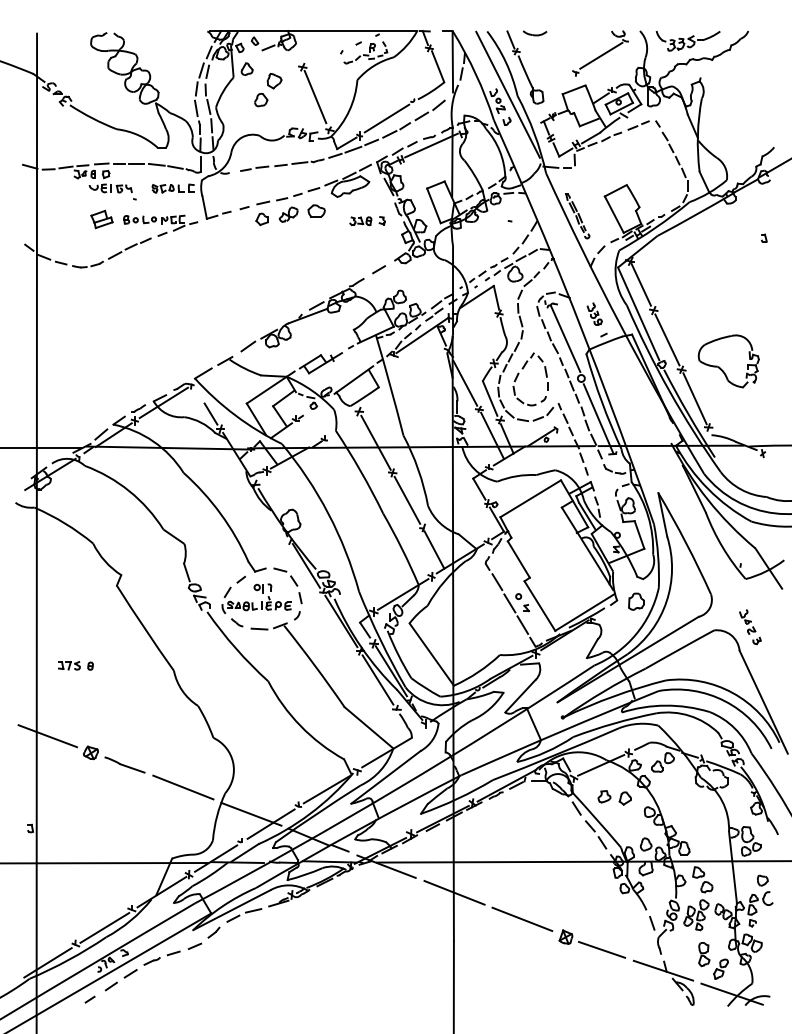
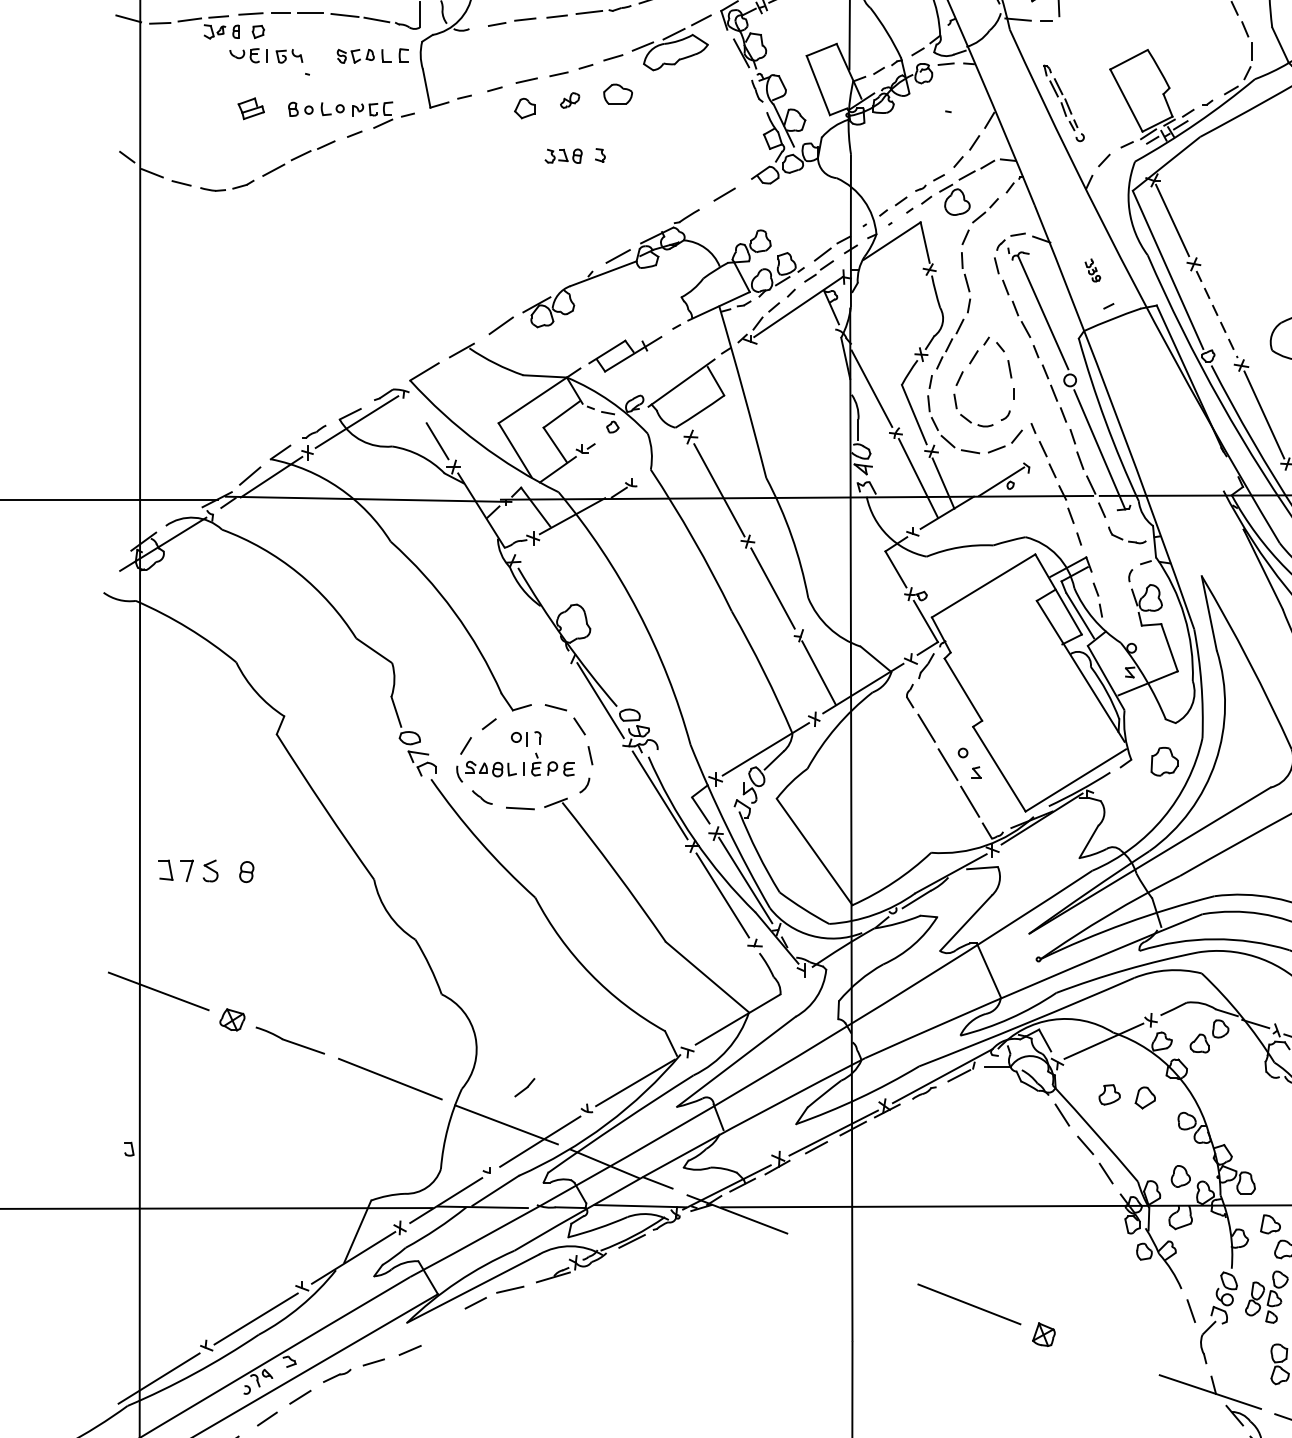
part: (288, 214) -> (569, 100), size x0.6
part: (101, 219) -> (250, 108), size x0.7
part: (367, 221) -> (575, 156), moved
part: (594, 313) -> (1092, 269), size x0.6
line: (667, 340) -> (1217, 315), solid -> dashed
part: (75, 665) -> (206, 870), size x1.6
line: (454, 892) -> (853, 1258), removed
line: (213, 932) -> (523, 1087), moved
line: (601, 949) -> (1104, 1355), removed

